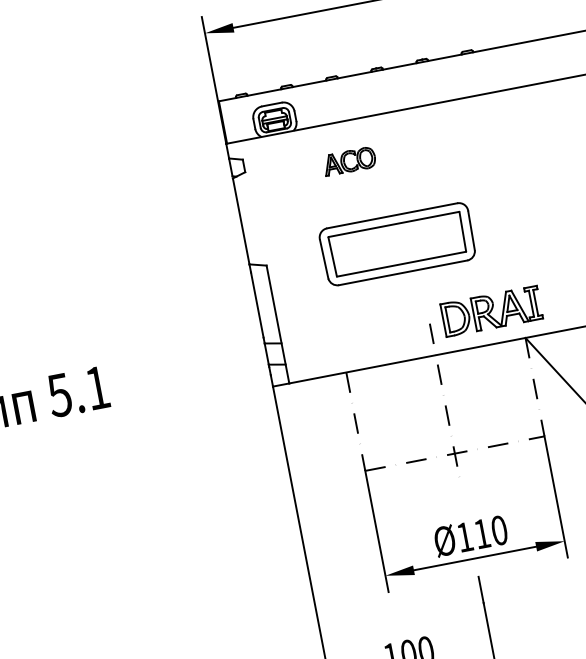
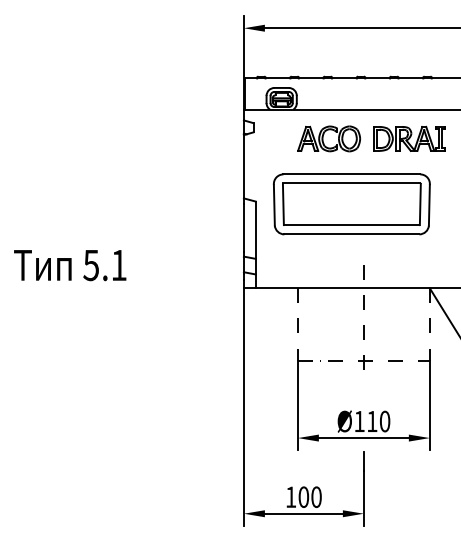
part: (348, 160) -> (328, 138), size x1.67
part: (397, 244) -> (351, 204), size x1.43
part: (491, 310) -> (409, 138), moved

